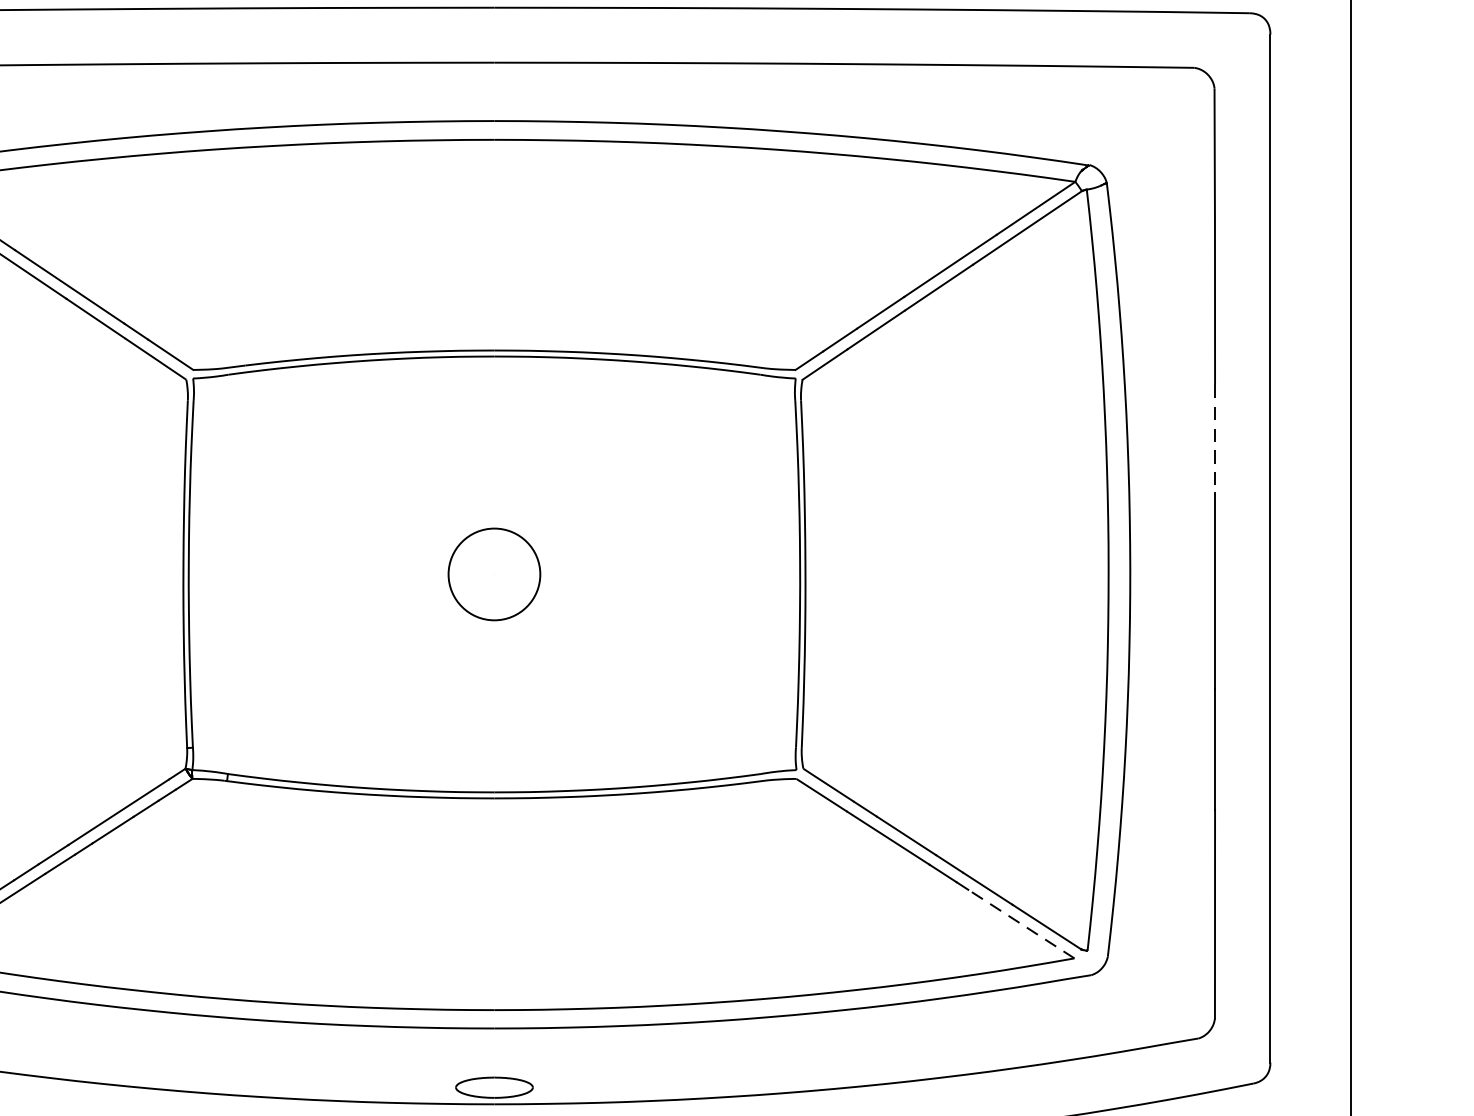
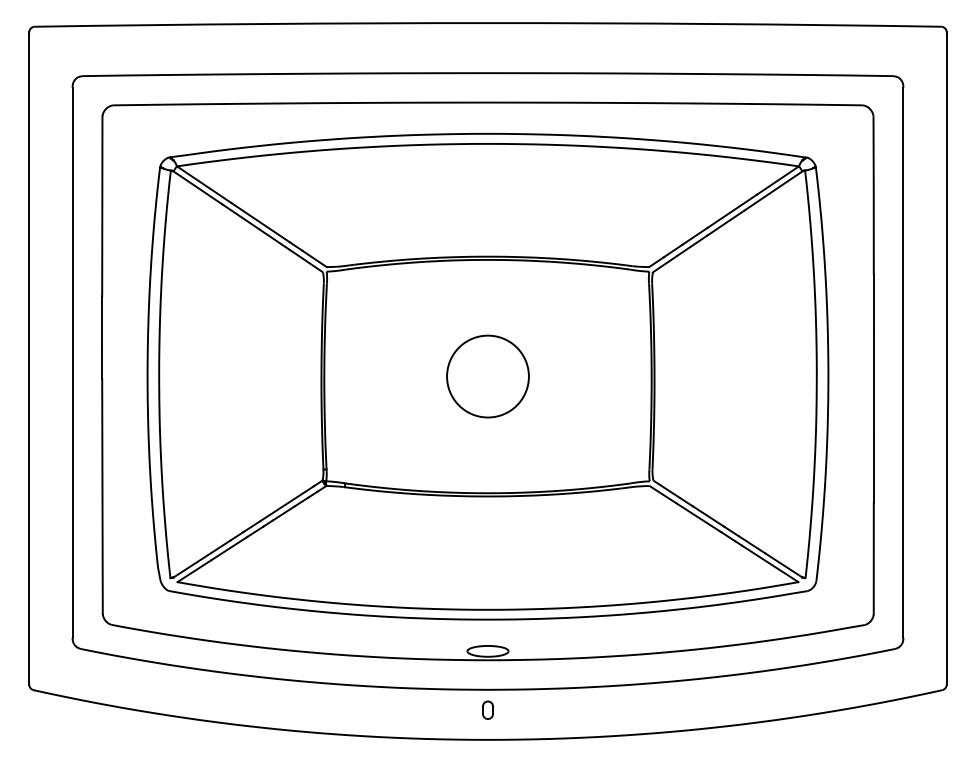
line: (1214, 439) -> (873, 304), dashed -> solid
circle: (493, 574) -> (487, 376), size x1.67
line: (1022, 923) -> (770, 563), dashed -> solid

